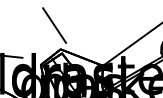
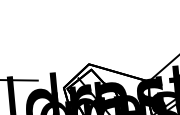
line: (54, 25) -> (77, 32), removed

